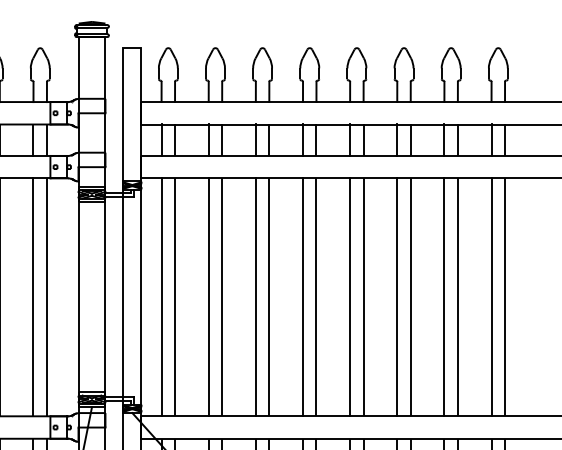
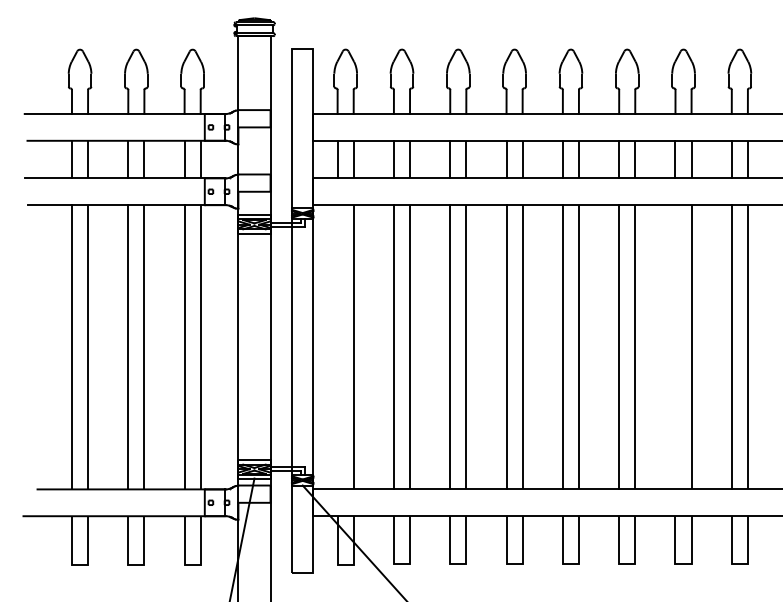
line: (161, 297) -> (337, 347), removed
line: (444, 297) -> (675, 347), removed

